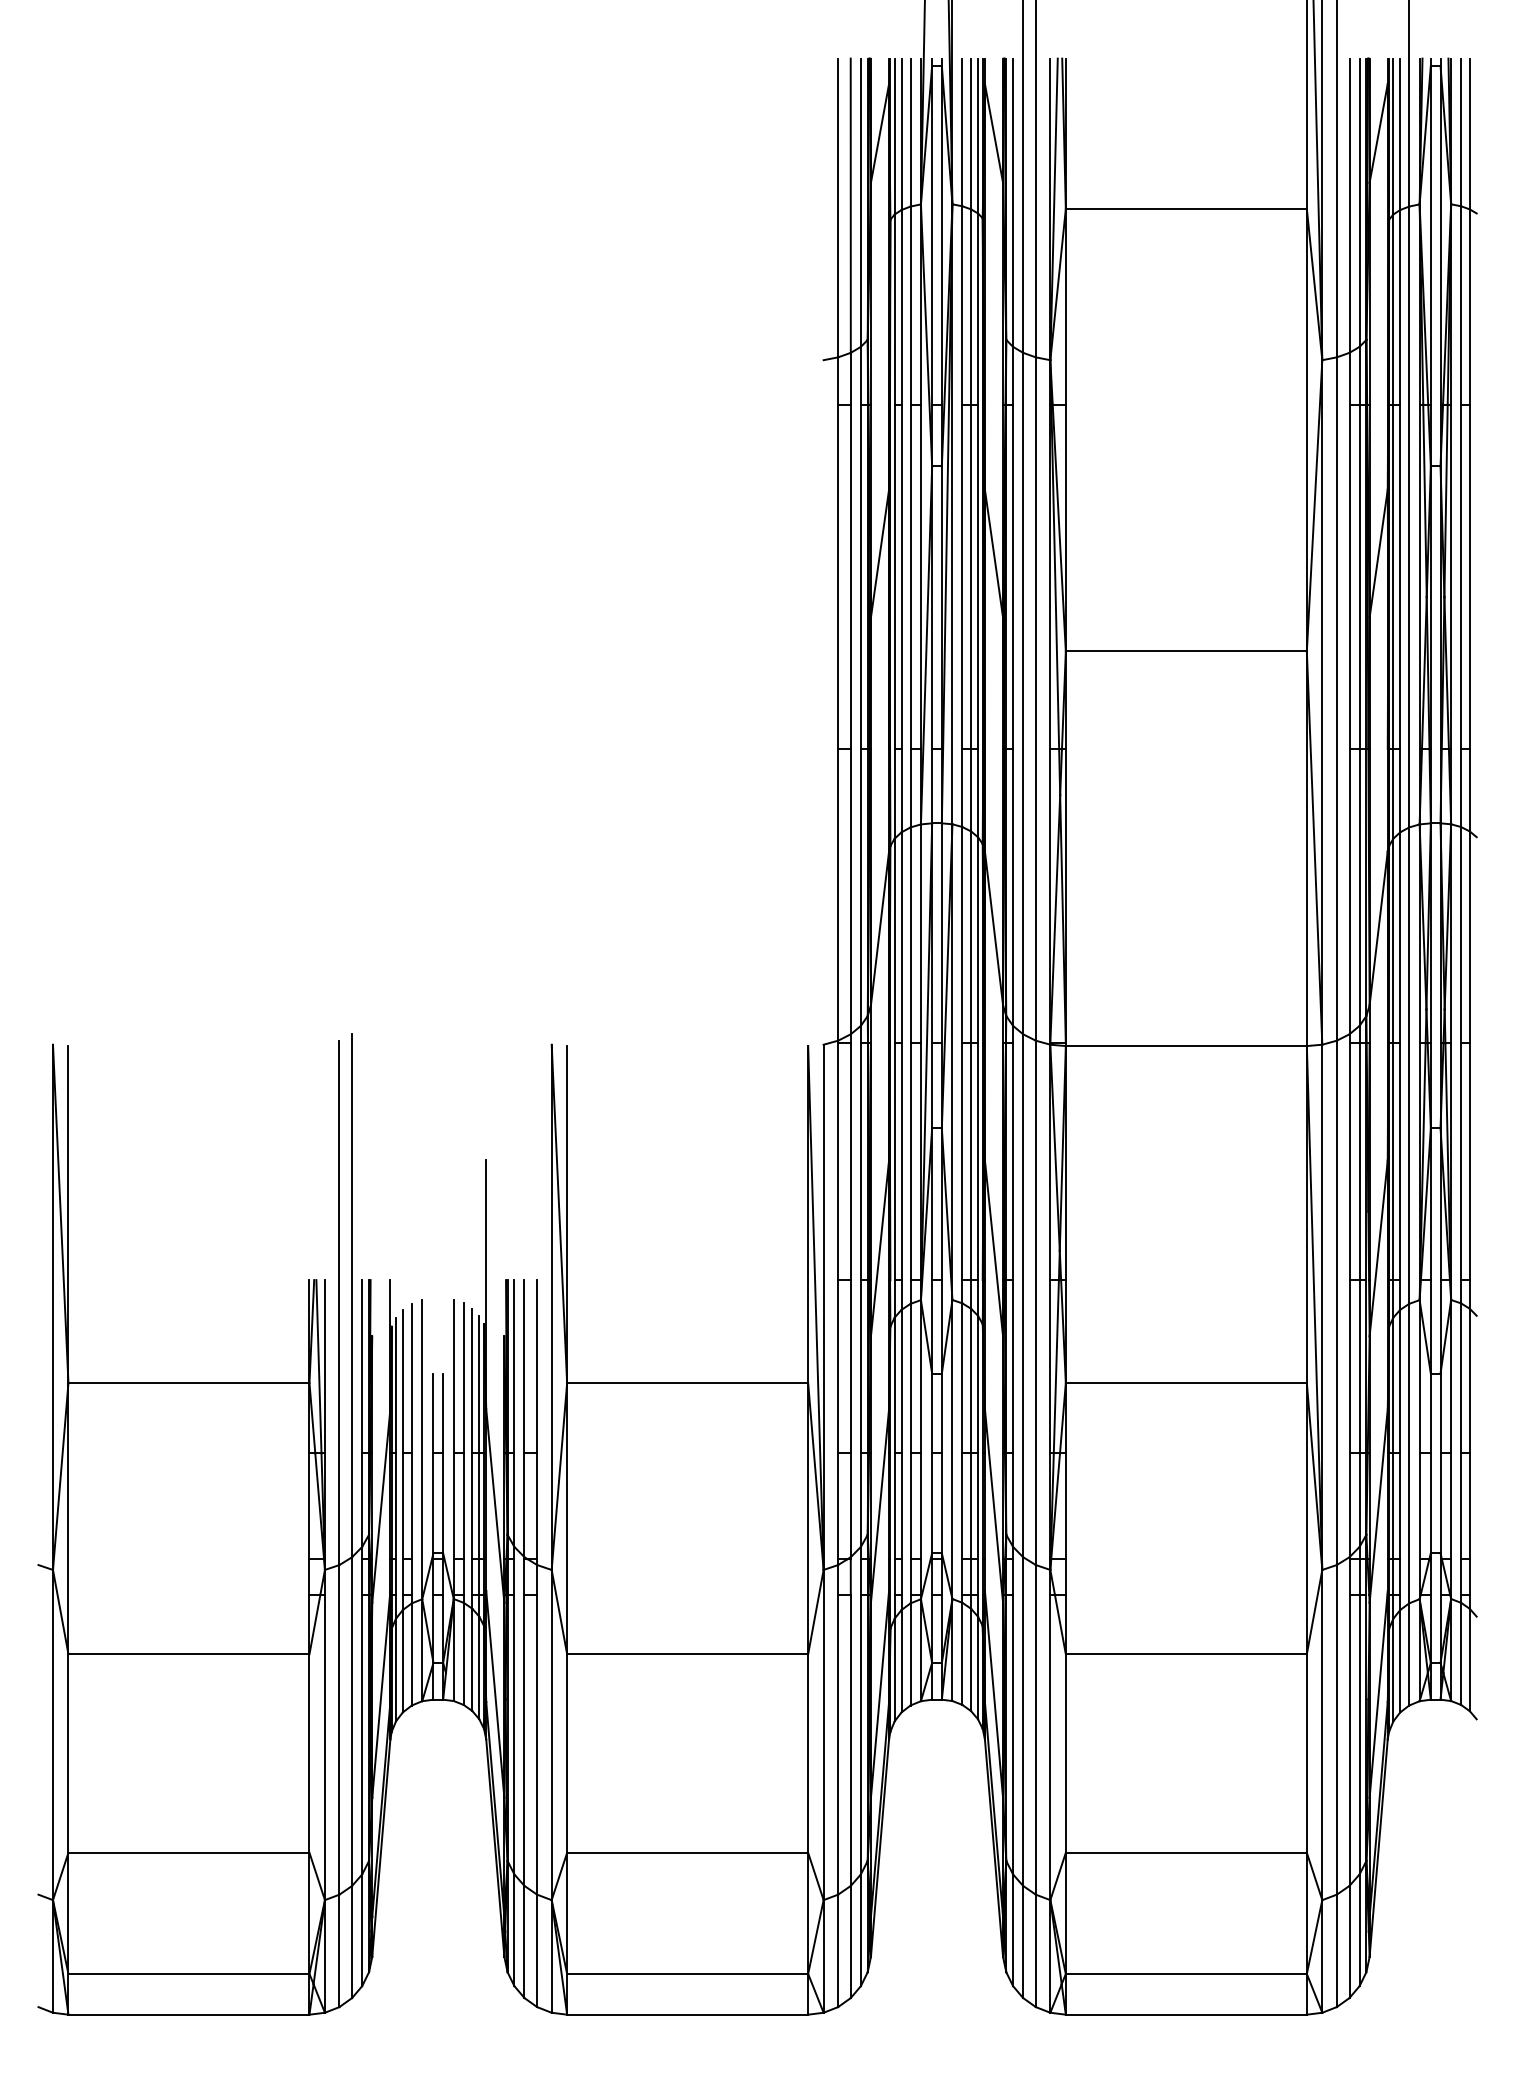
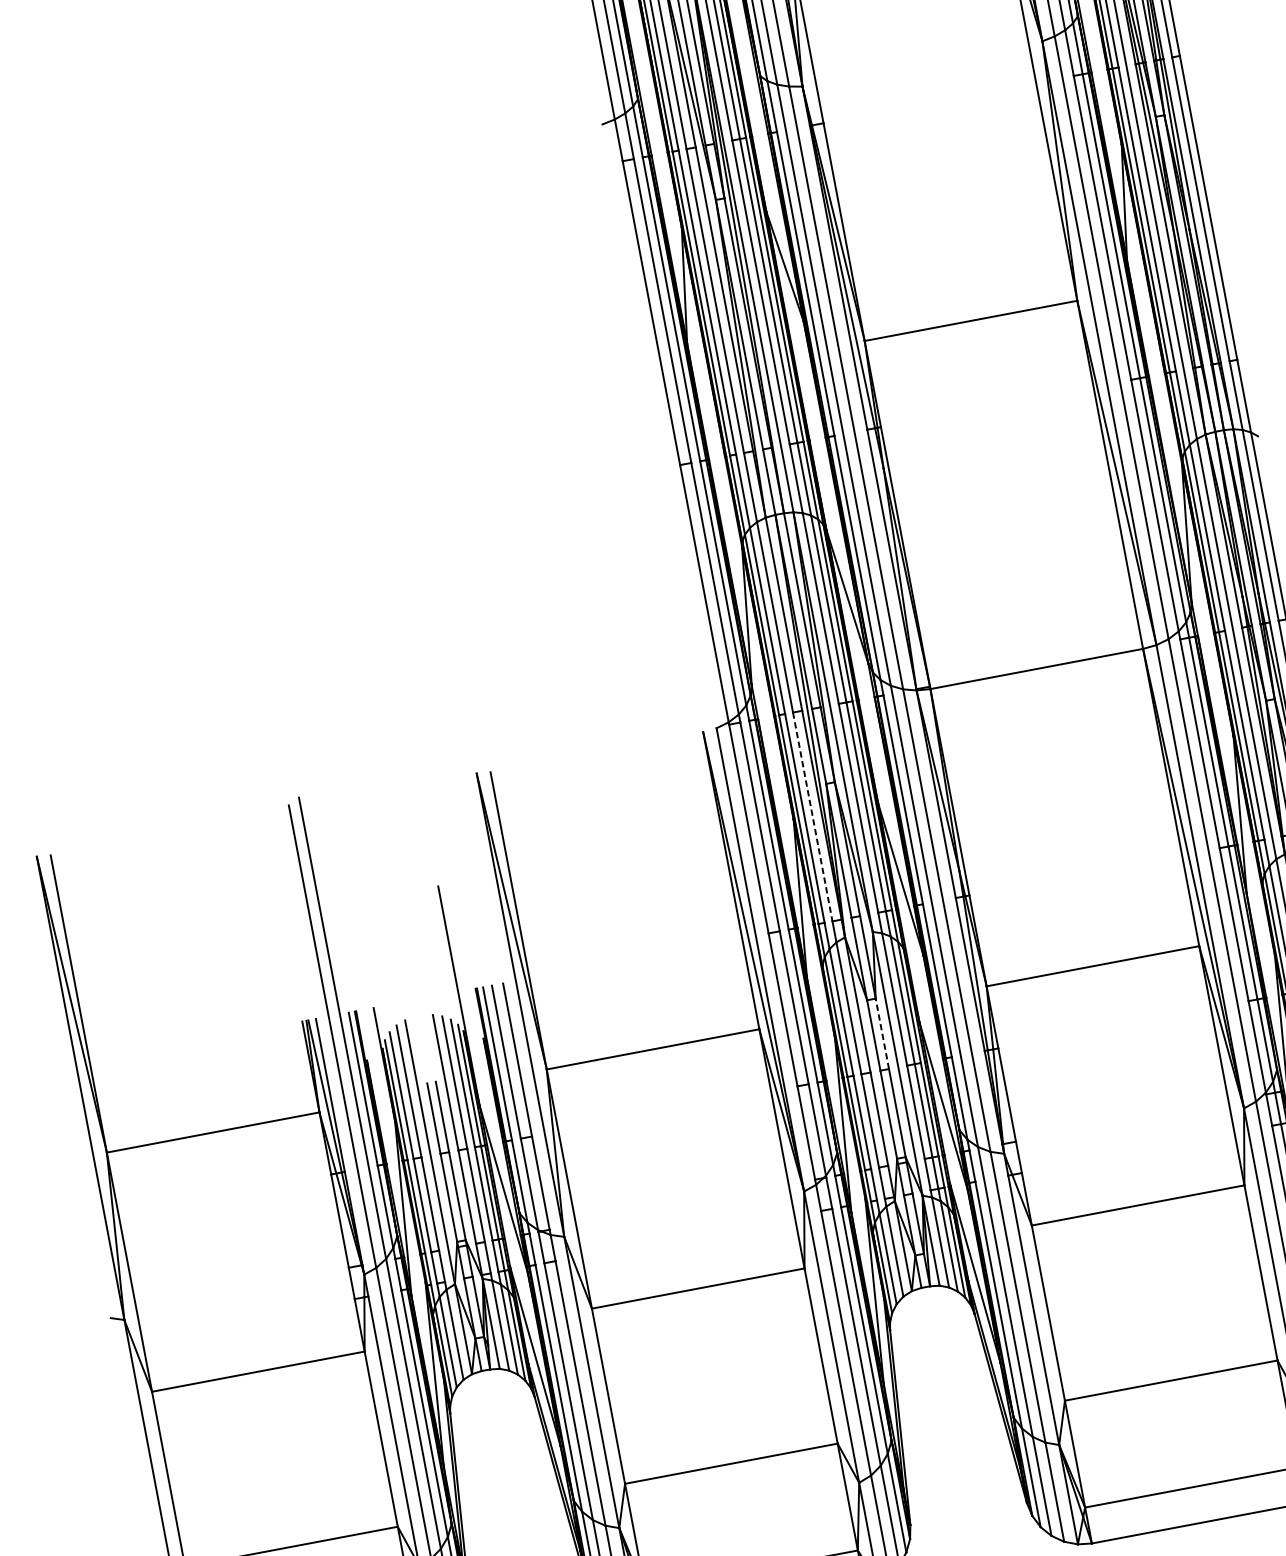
line: (910, 1162) -> (812, 817), solid -> dashed
line: (941, 1413) -> (882, 1033), solid -> dashed

